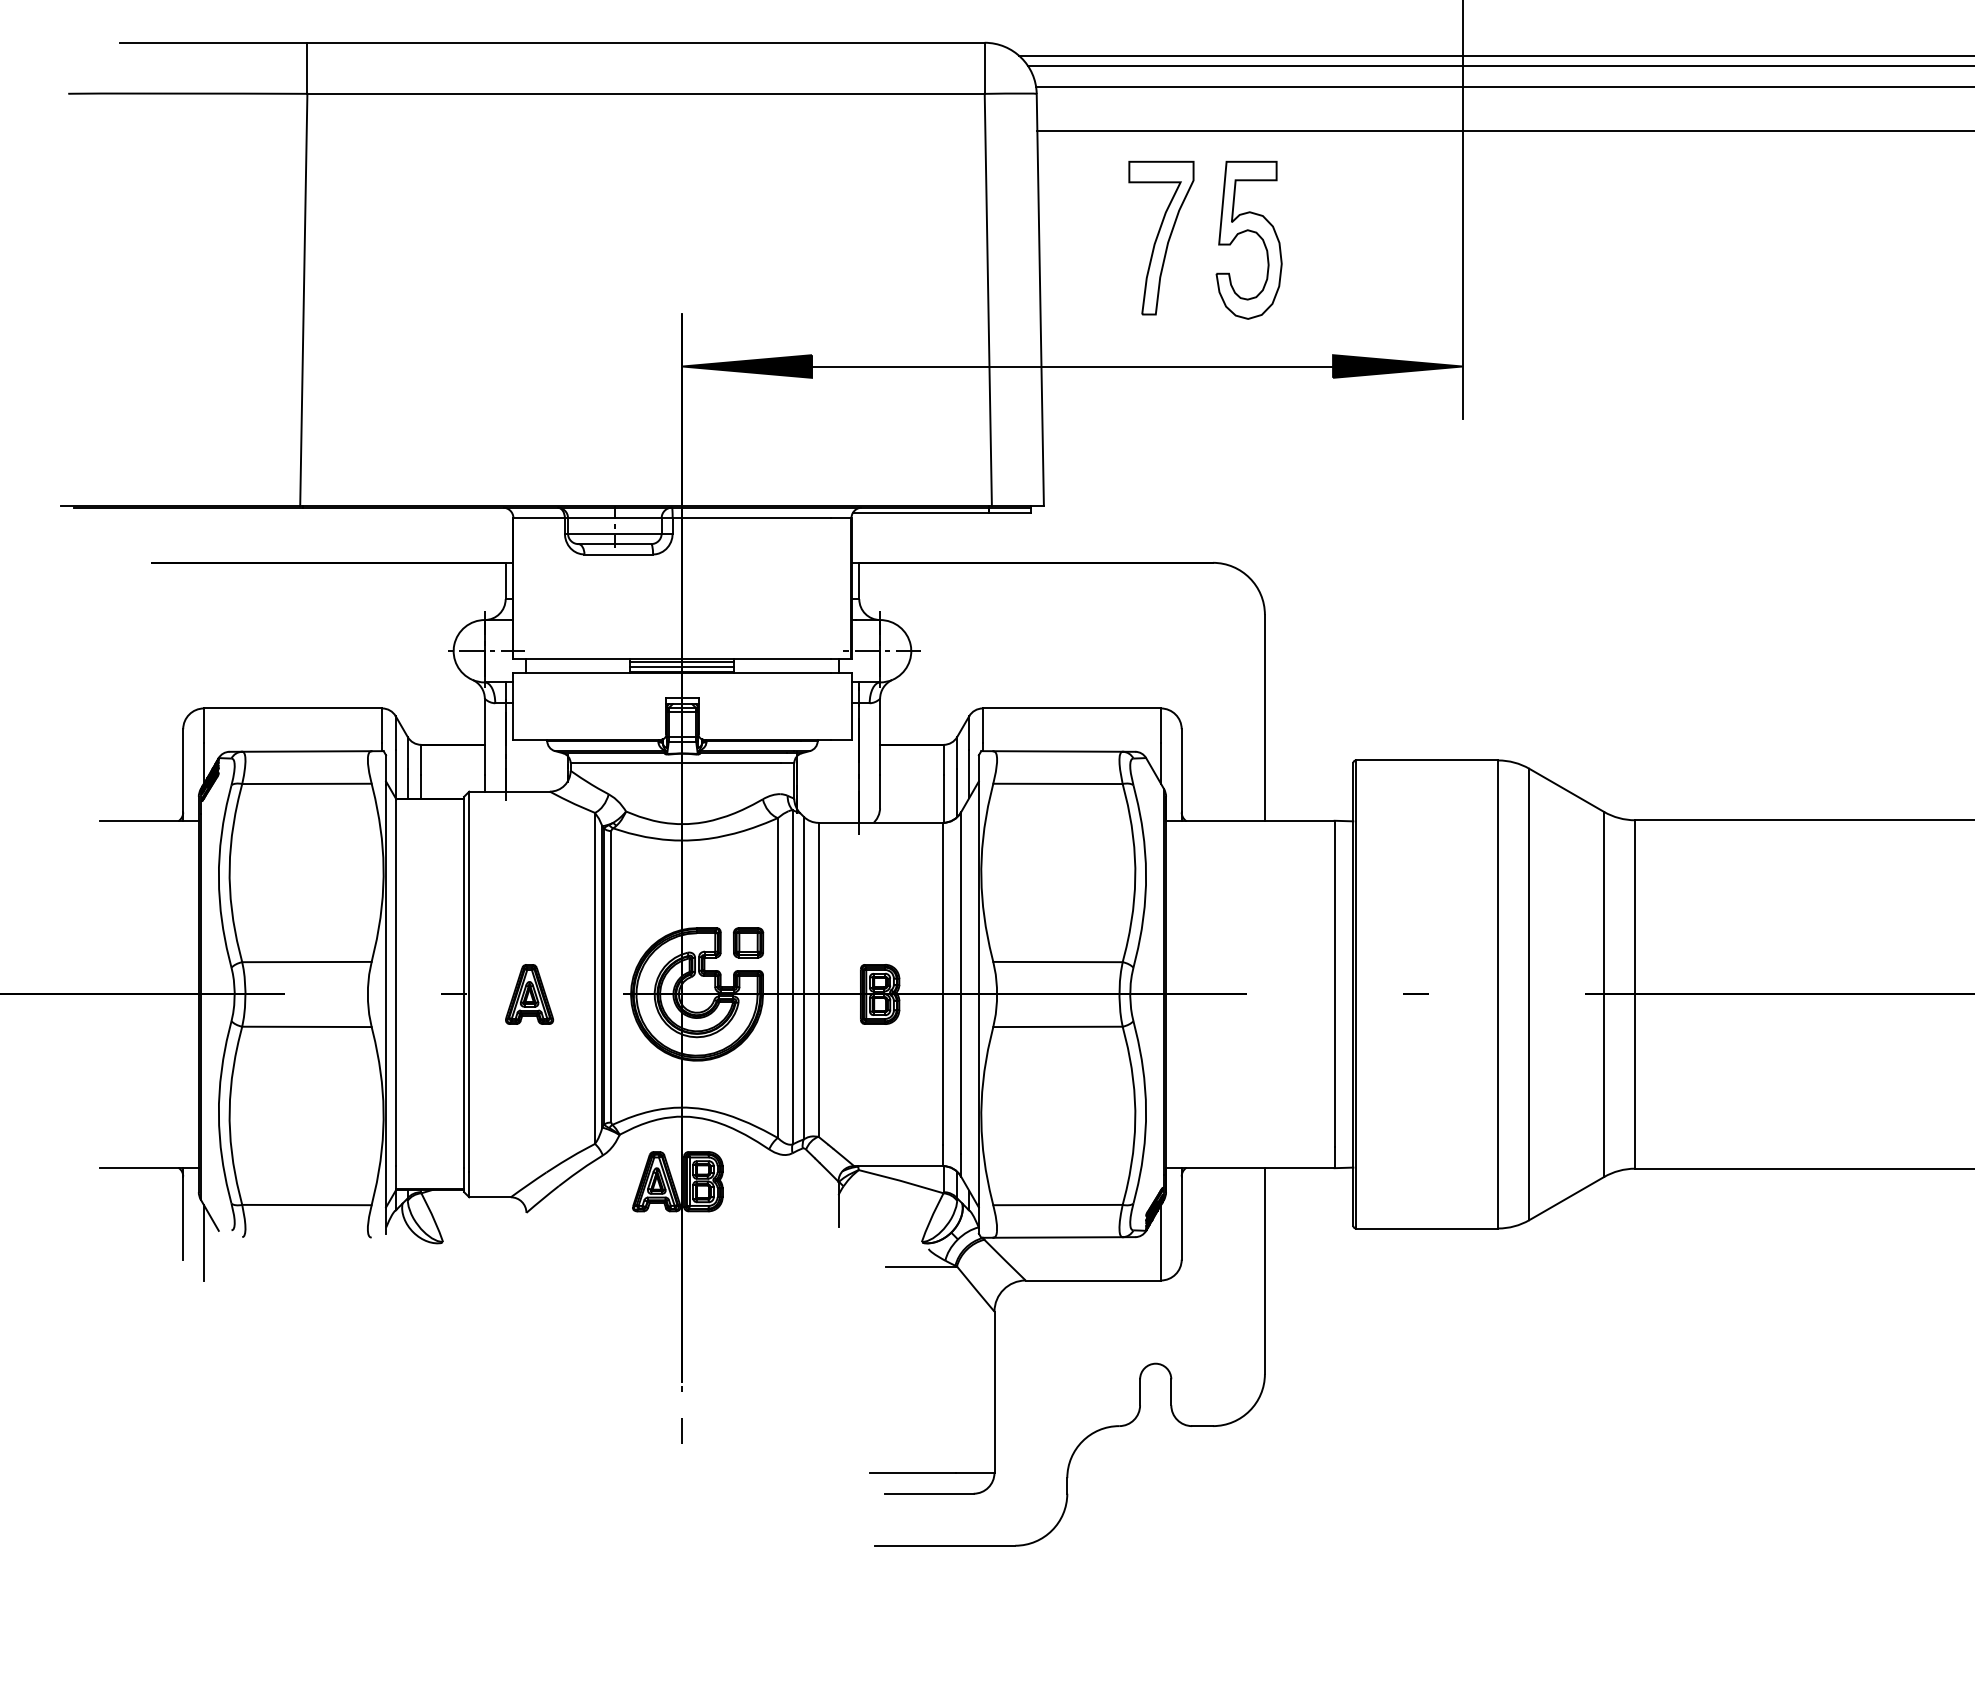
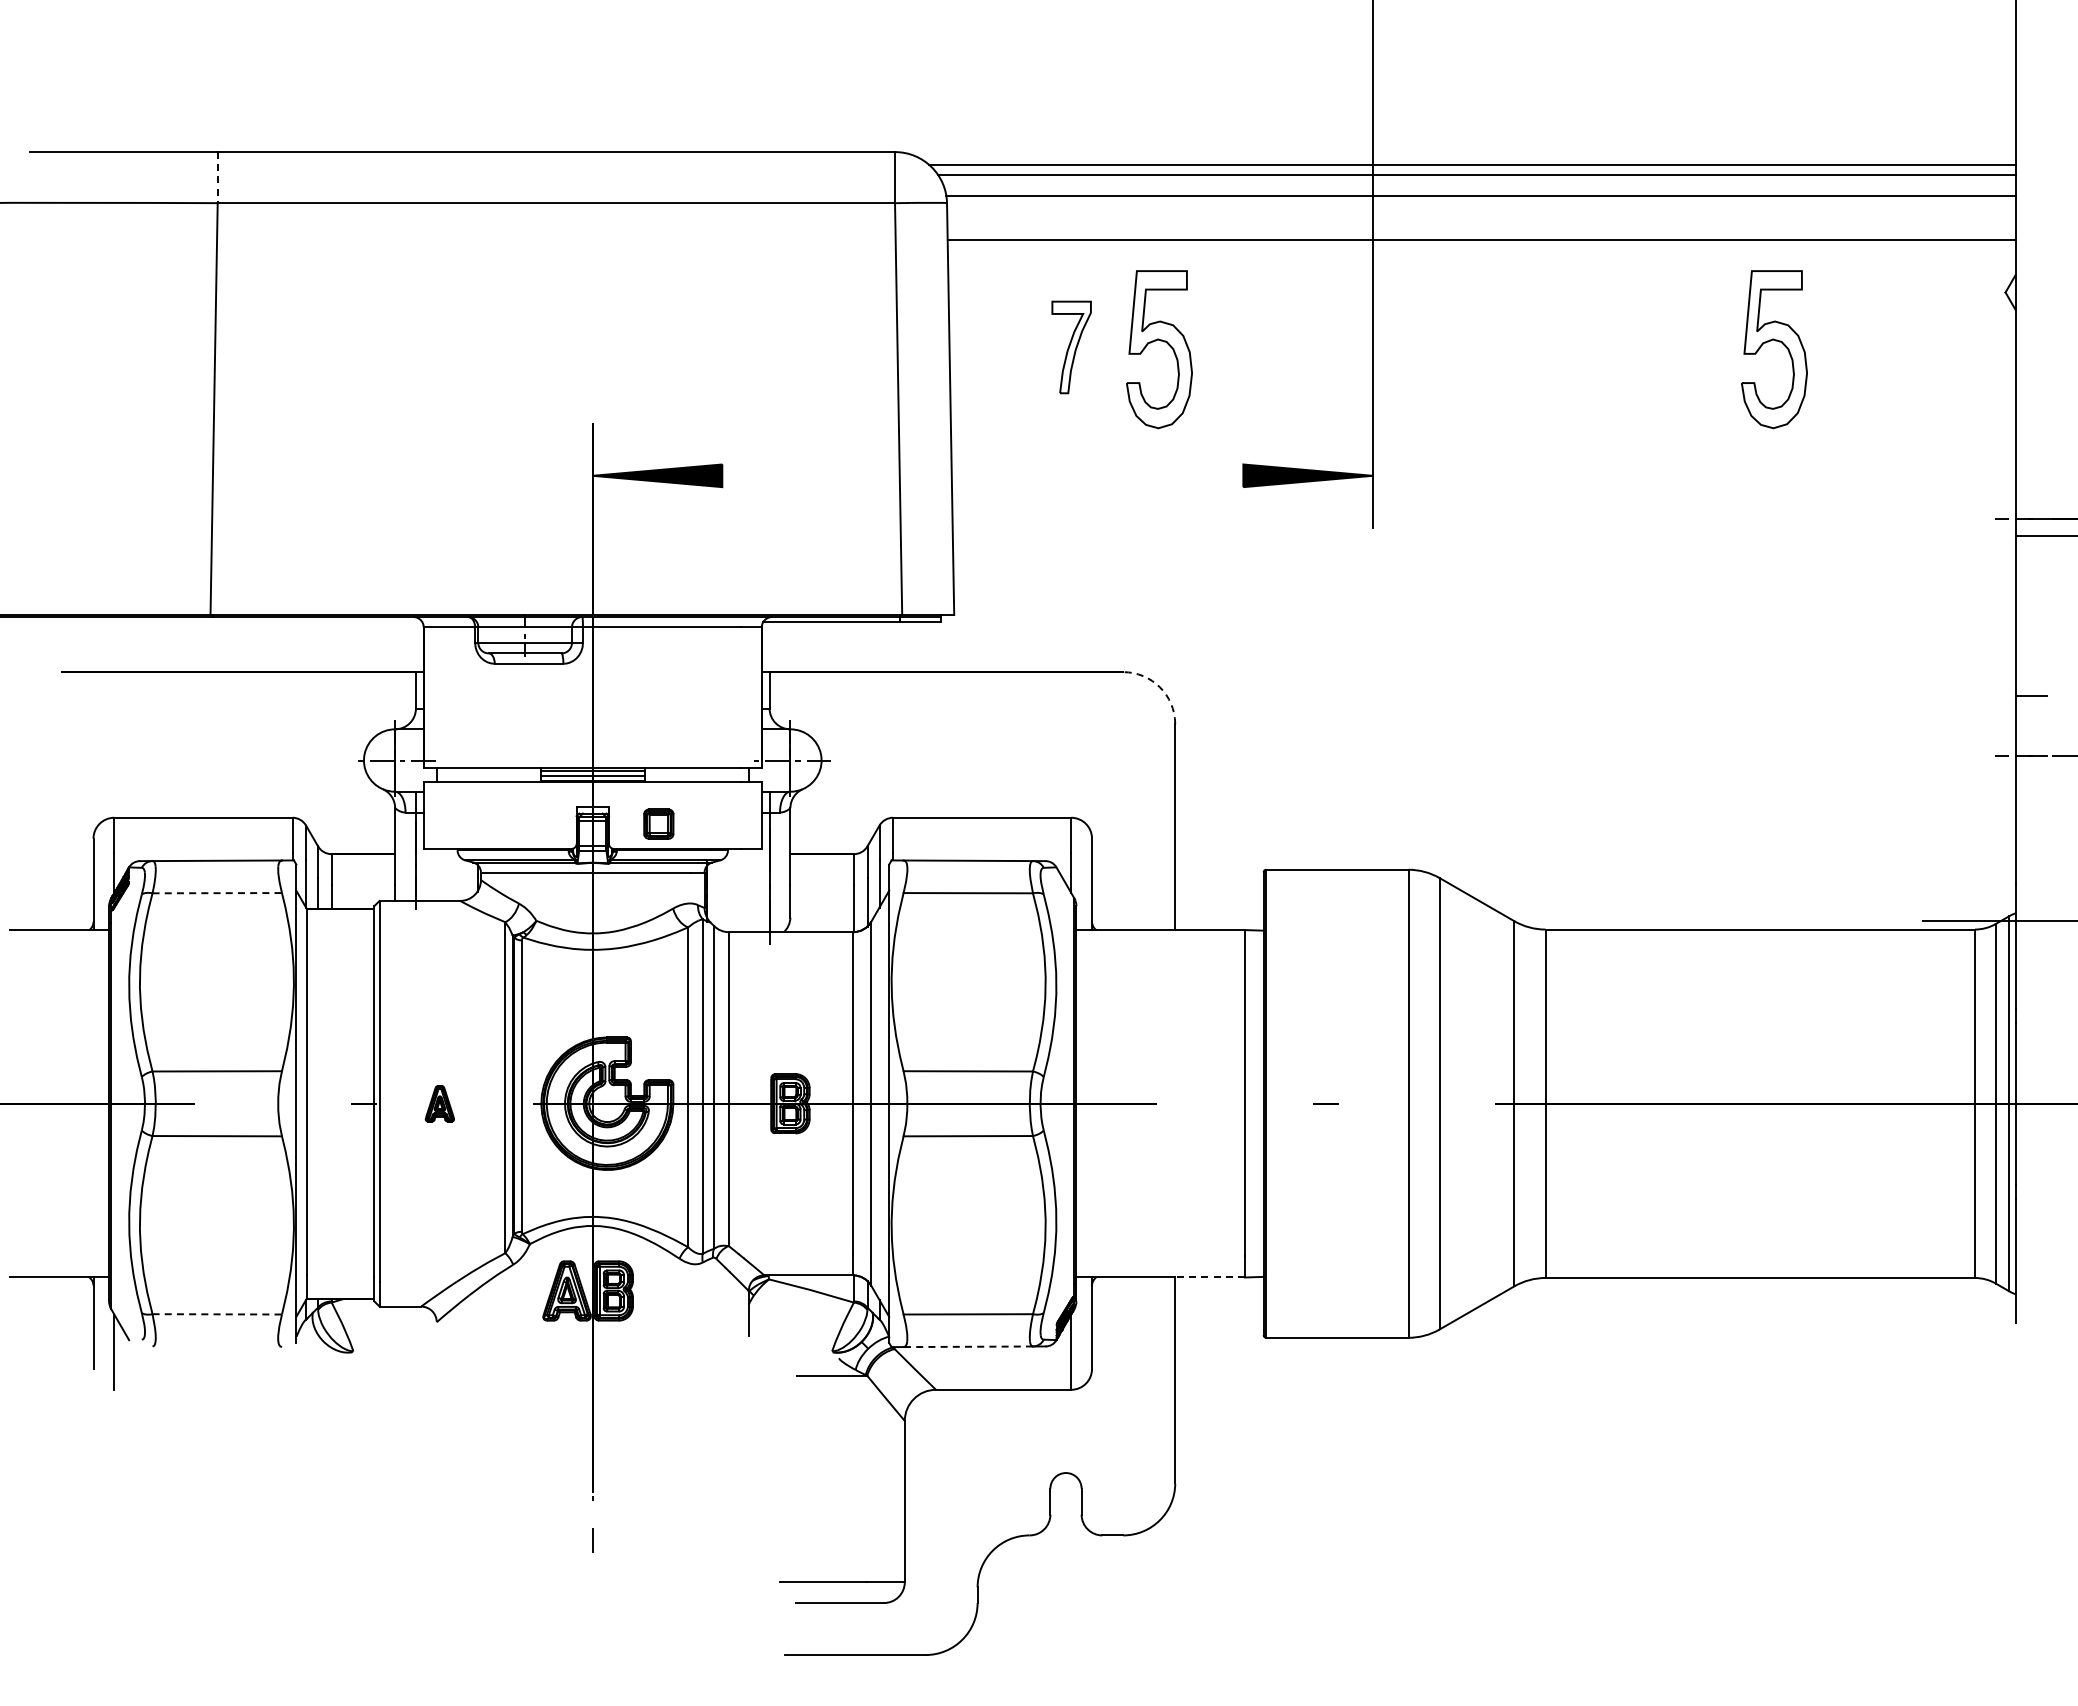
line: (307, 68) -> (217, 177), solid -> dashed
part: (1865, 232) -> (1775, 341), added
part: (1161, 238) -> (1071, 347), size x0.6
line: (1072, 366) -> (982, 475), removed
arc: (1250, 578) -> (1160, 687), solid -> dashed
line: (307, 784) -> (217, 893), solid -> dashed
part: (748, 942) -> (658, 823), moved
part: (529, 994) -> (439, 1103), size x0.6
line: (1300, 1168) -> (1210, 1277), solid -> dashed
line: (307, 1205) -> (217, 1314), solid -> dashed
line: (1058, 1237) -> (968, 1346), solid -> dashed

